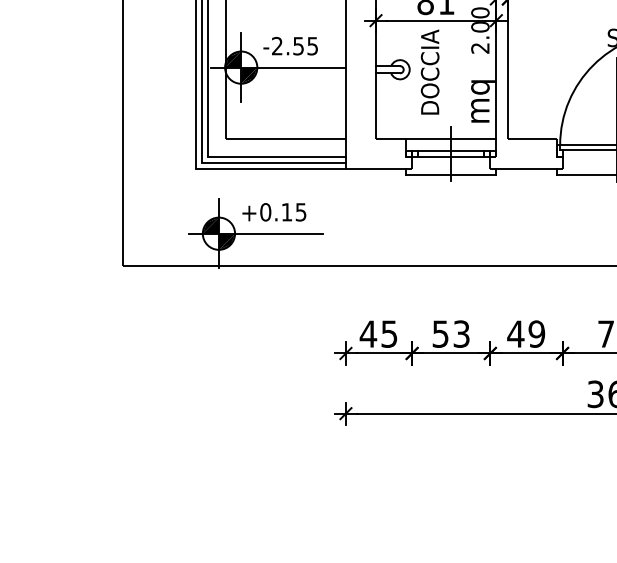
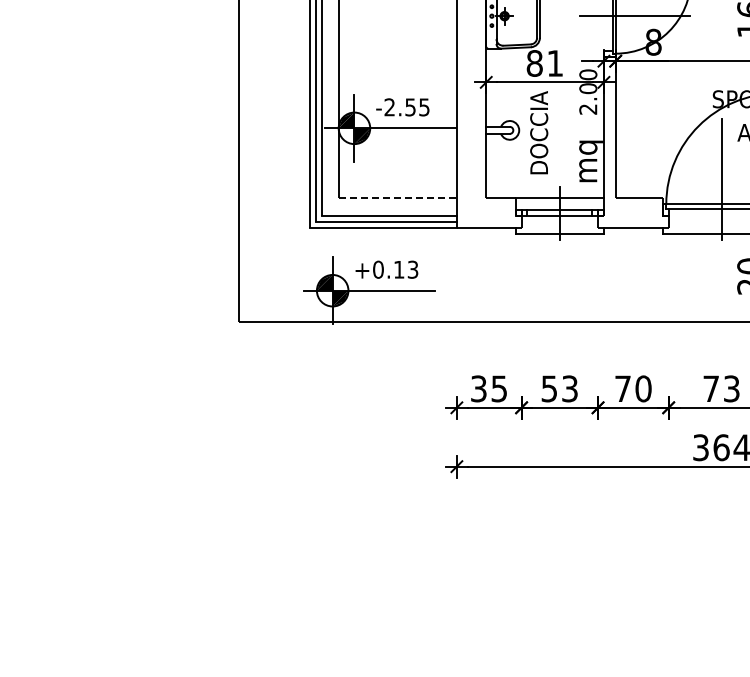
line: (286, 139) -> (398, 198), solid -> dashed
text: (301, 212) -> (413, 269), +0.15 -> +0.13
text: (368, 333) -> (478, 388), 45 -> 35
text: (525, 333) -> (632, 388), 49 -> 70

